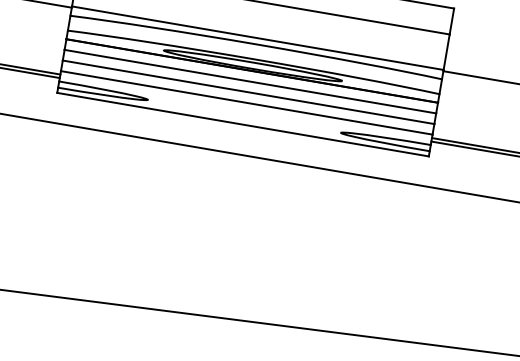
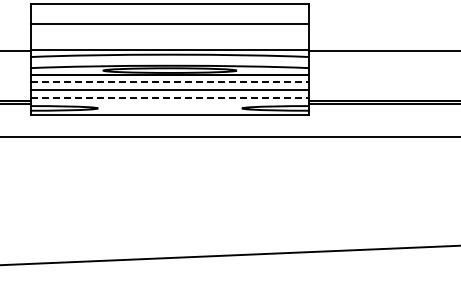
line: (250, 81) -> (170, 82), solid -> dashed
line: (247, 103) -> (170, 98), solid -> dashed

